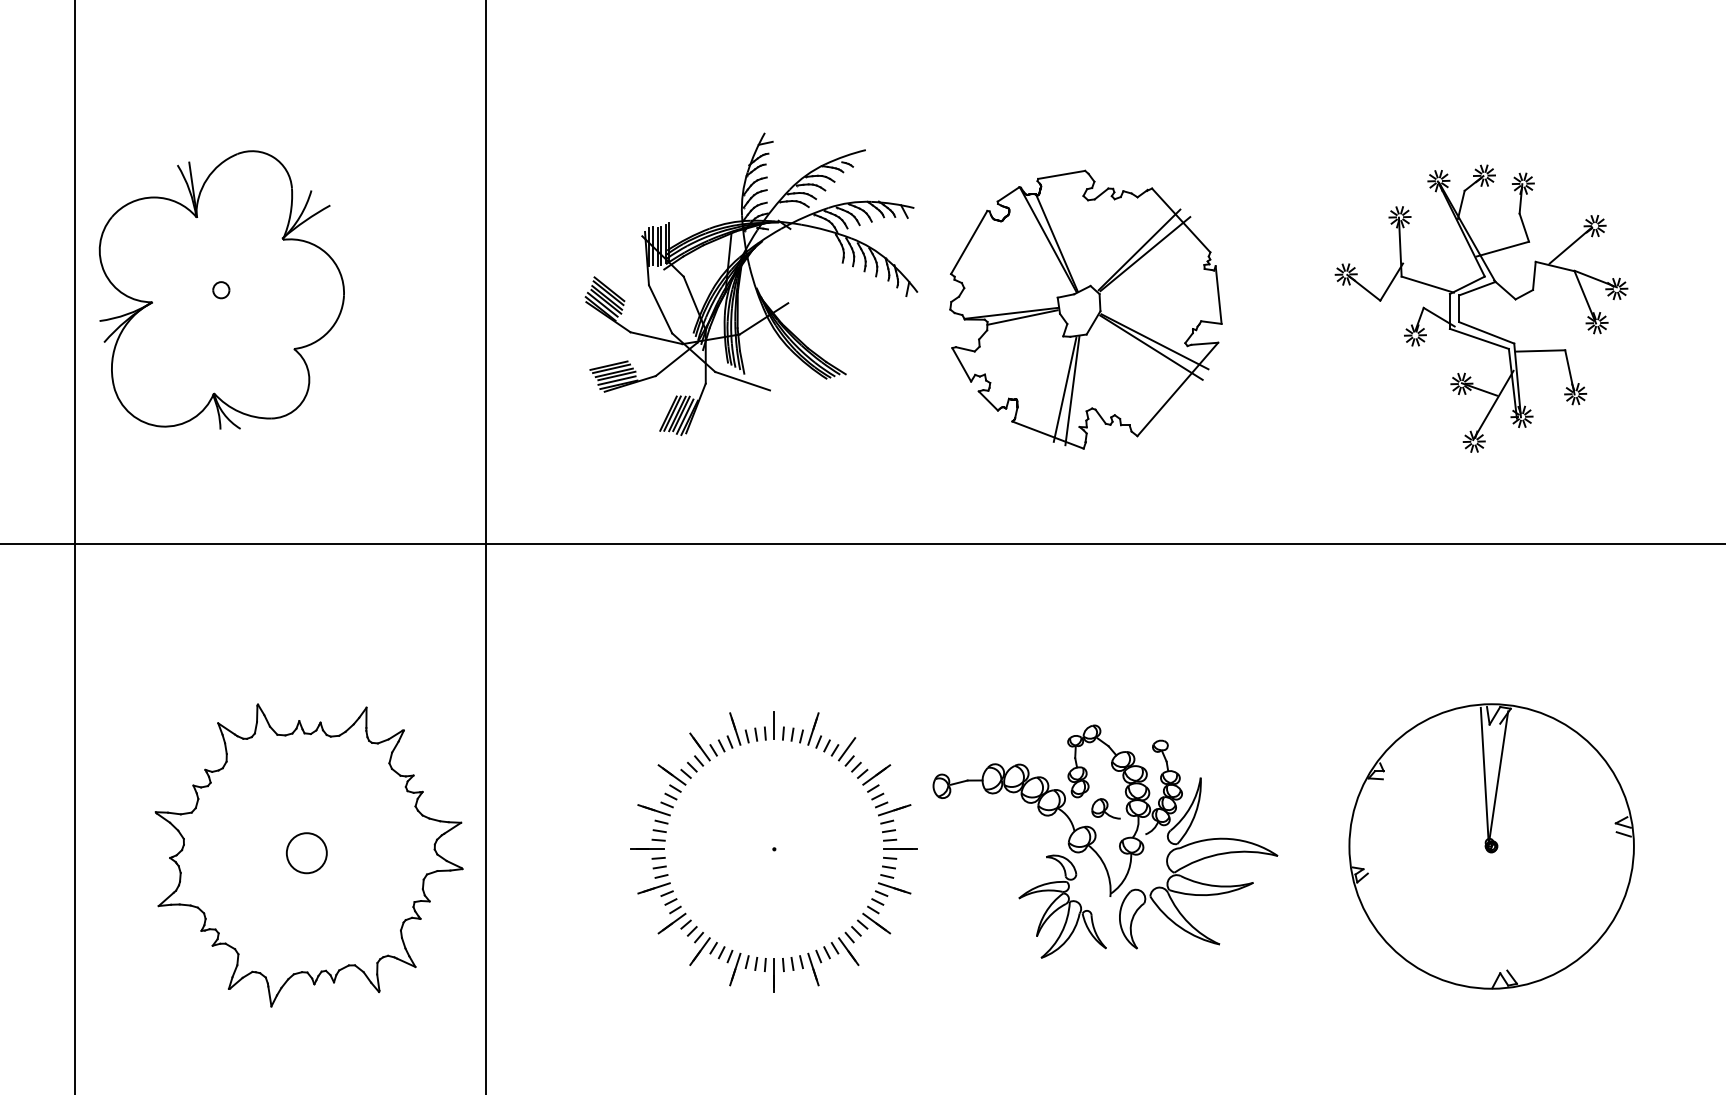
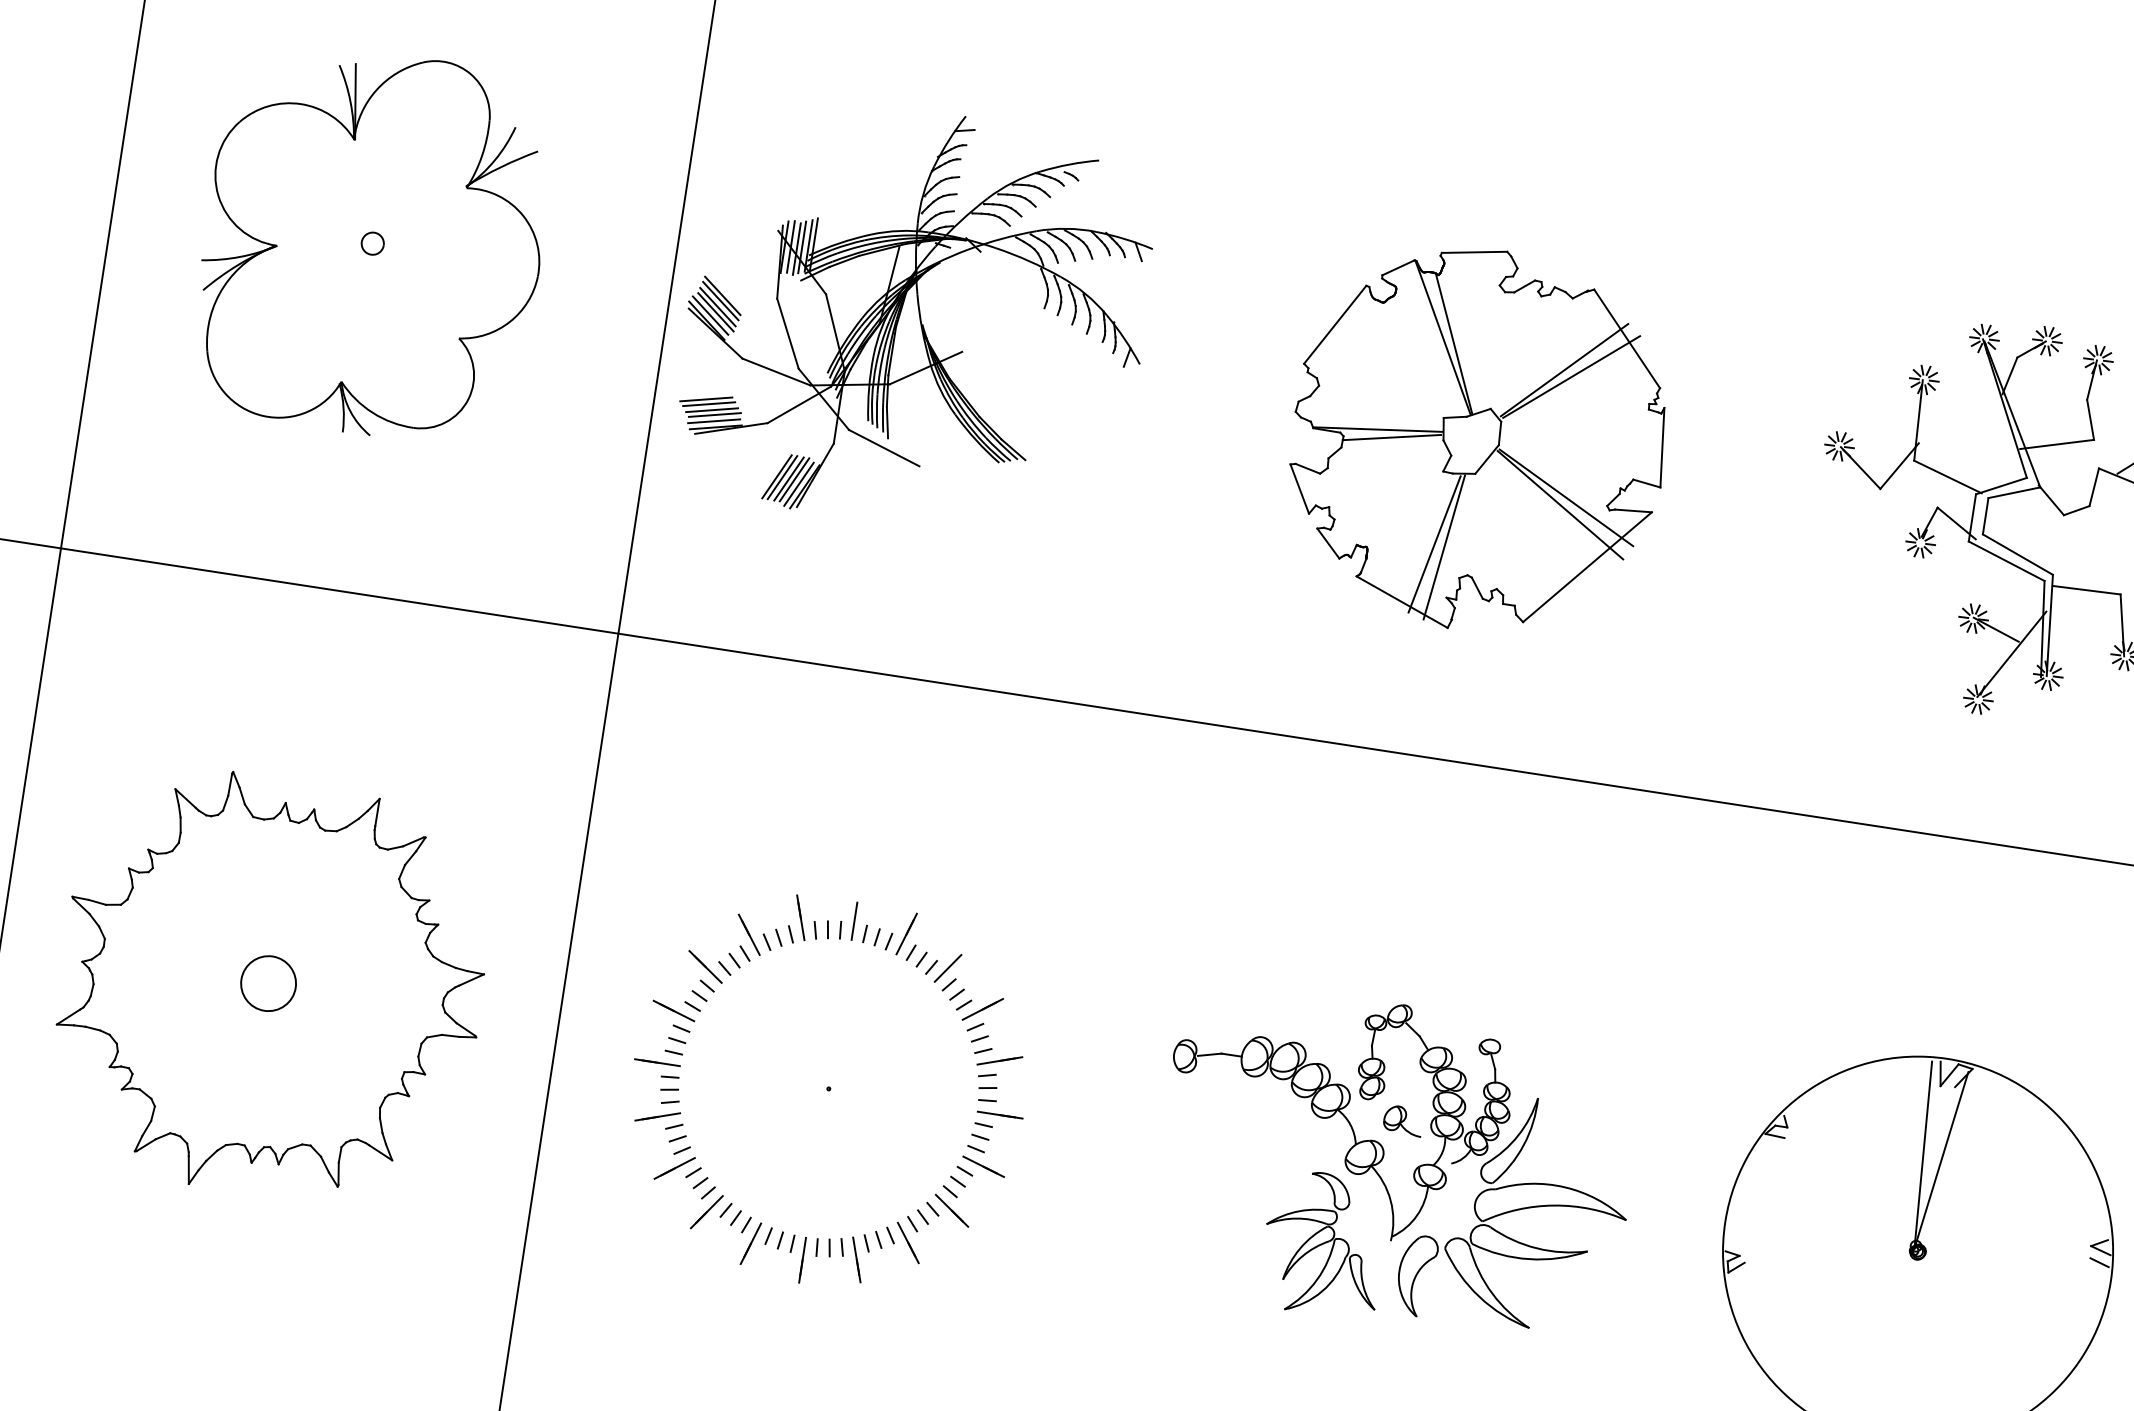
part: (751, 283) -> (916, 317), moved
part: (221, 289) -> (373, 242), moved
part: (773, 851) -> (827, 1091), moved
part: (308, 855) -> (270, 987), moved

